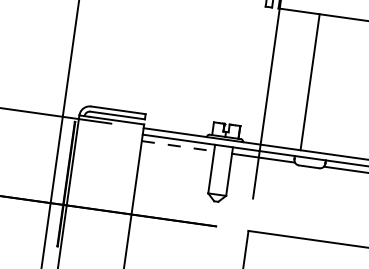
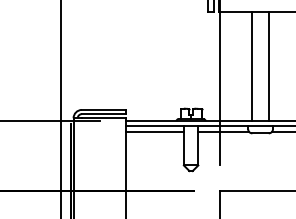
line: (331, 85) -> (269, 66), added
line: (178, 146) -> (155, 131), dashed -> solid

